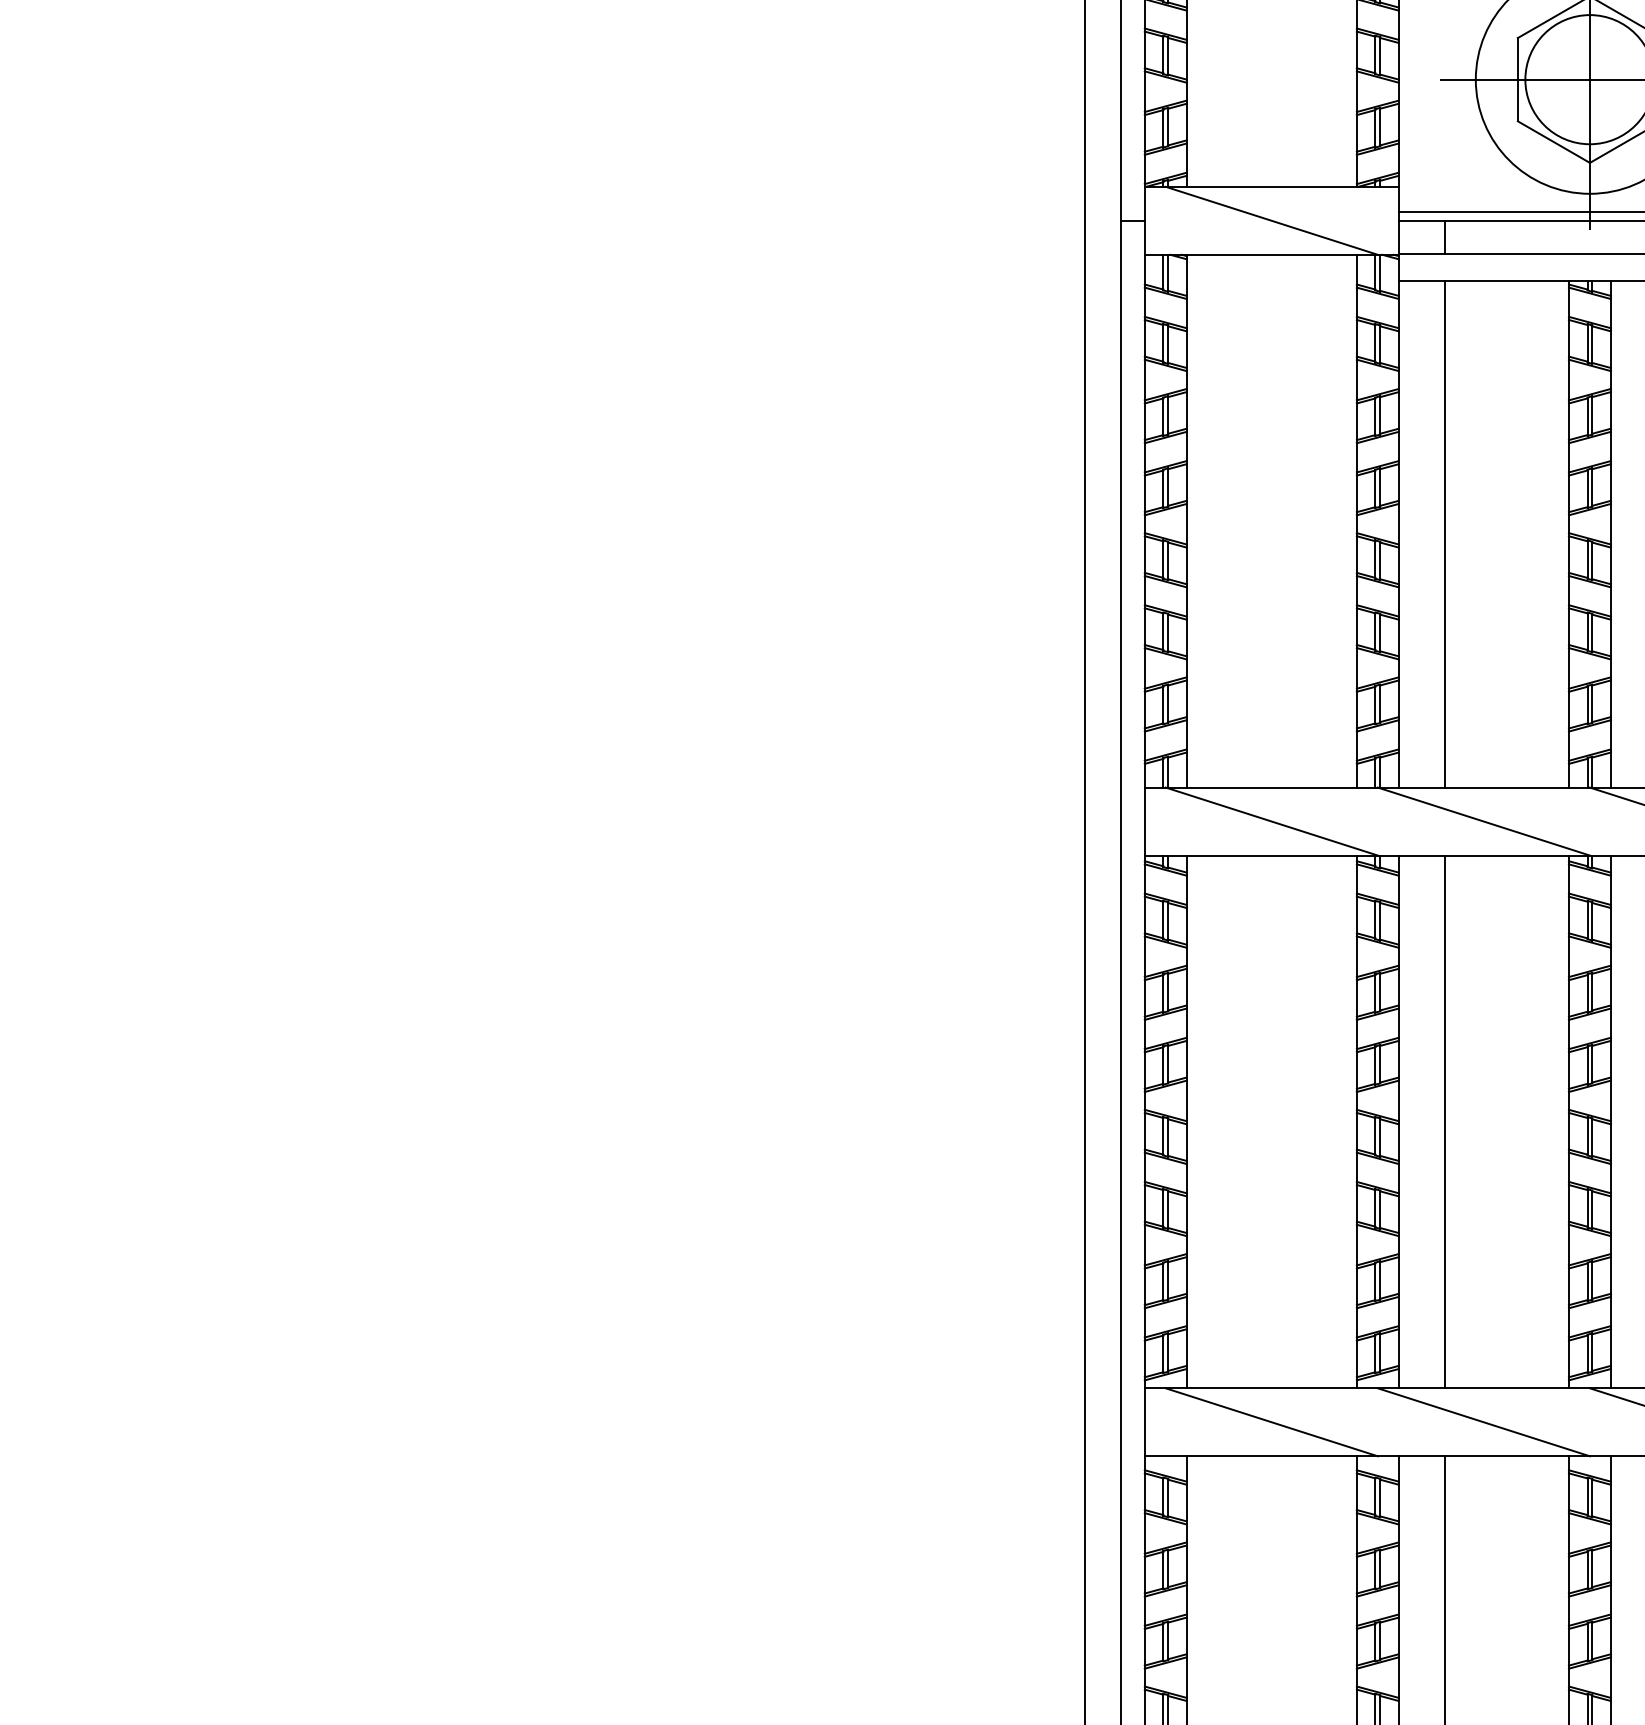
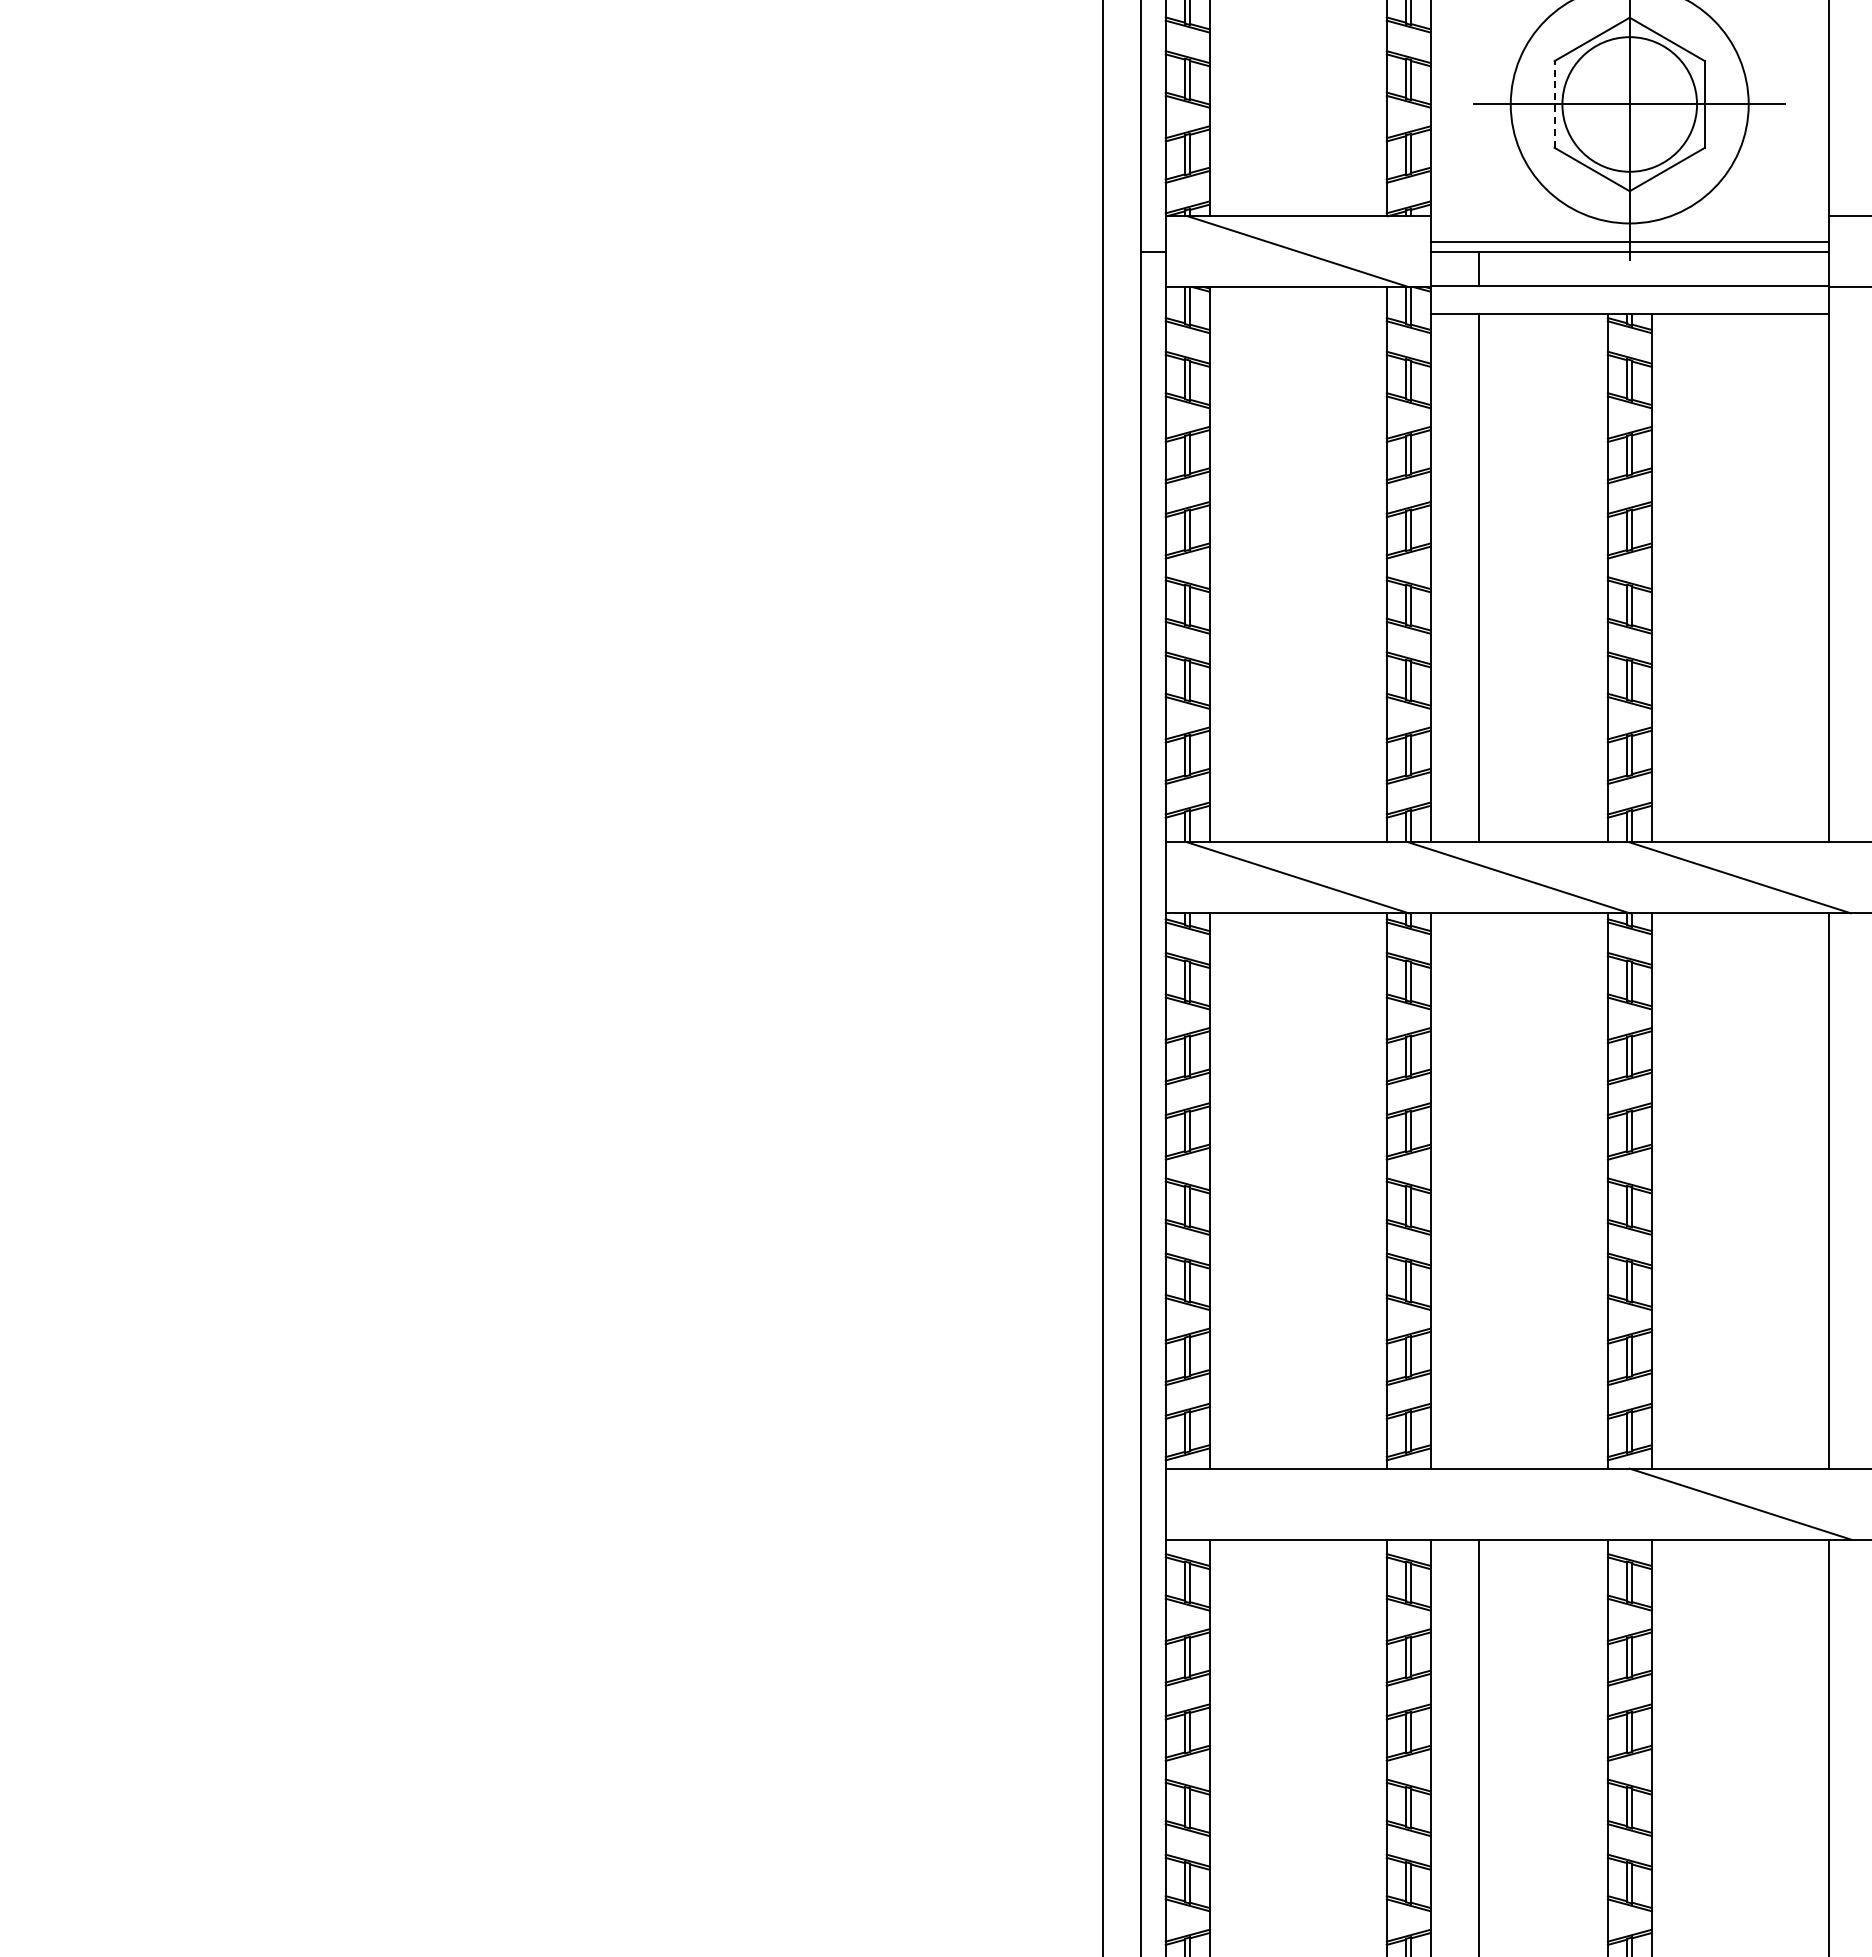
line: (1517, 78) -> (1554, 103), solid -> dashed
line: (1444, 1121) -> (1478, 1190), removed
line: (1271, 1421) -> (1297, 1503), removed
line: (1483, 1421) -> (1518, 1503), removed

